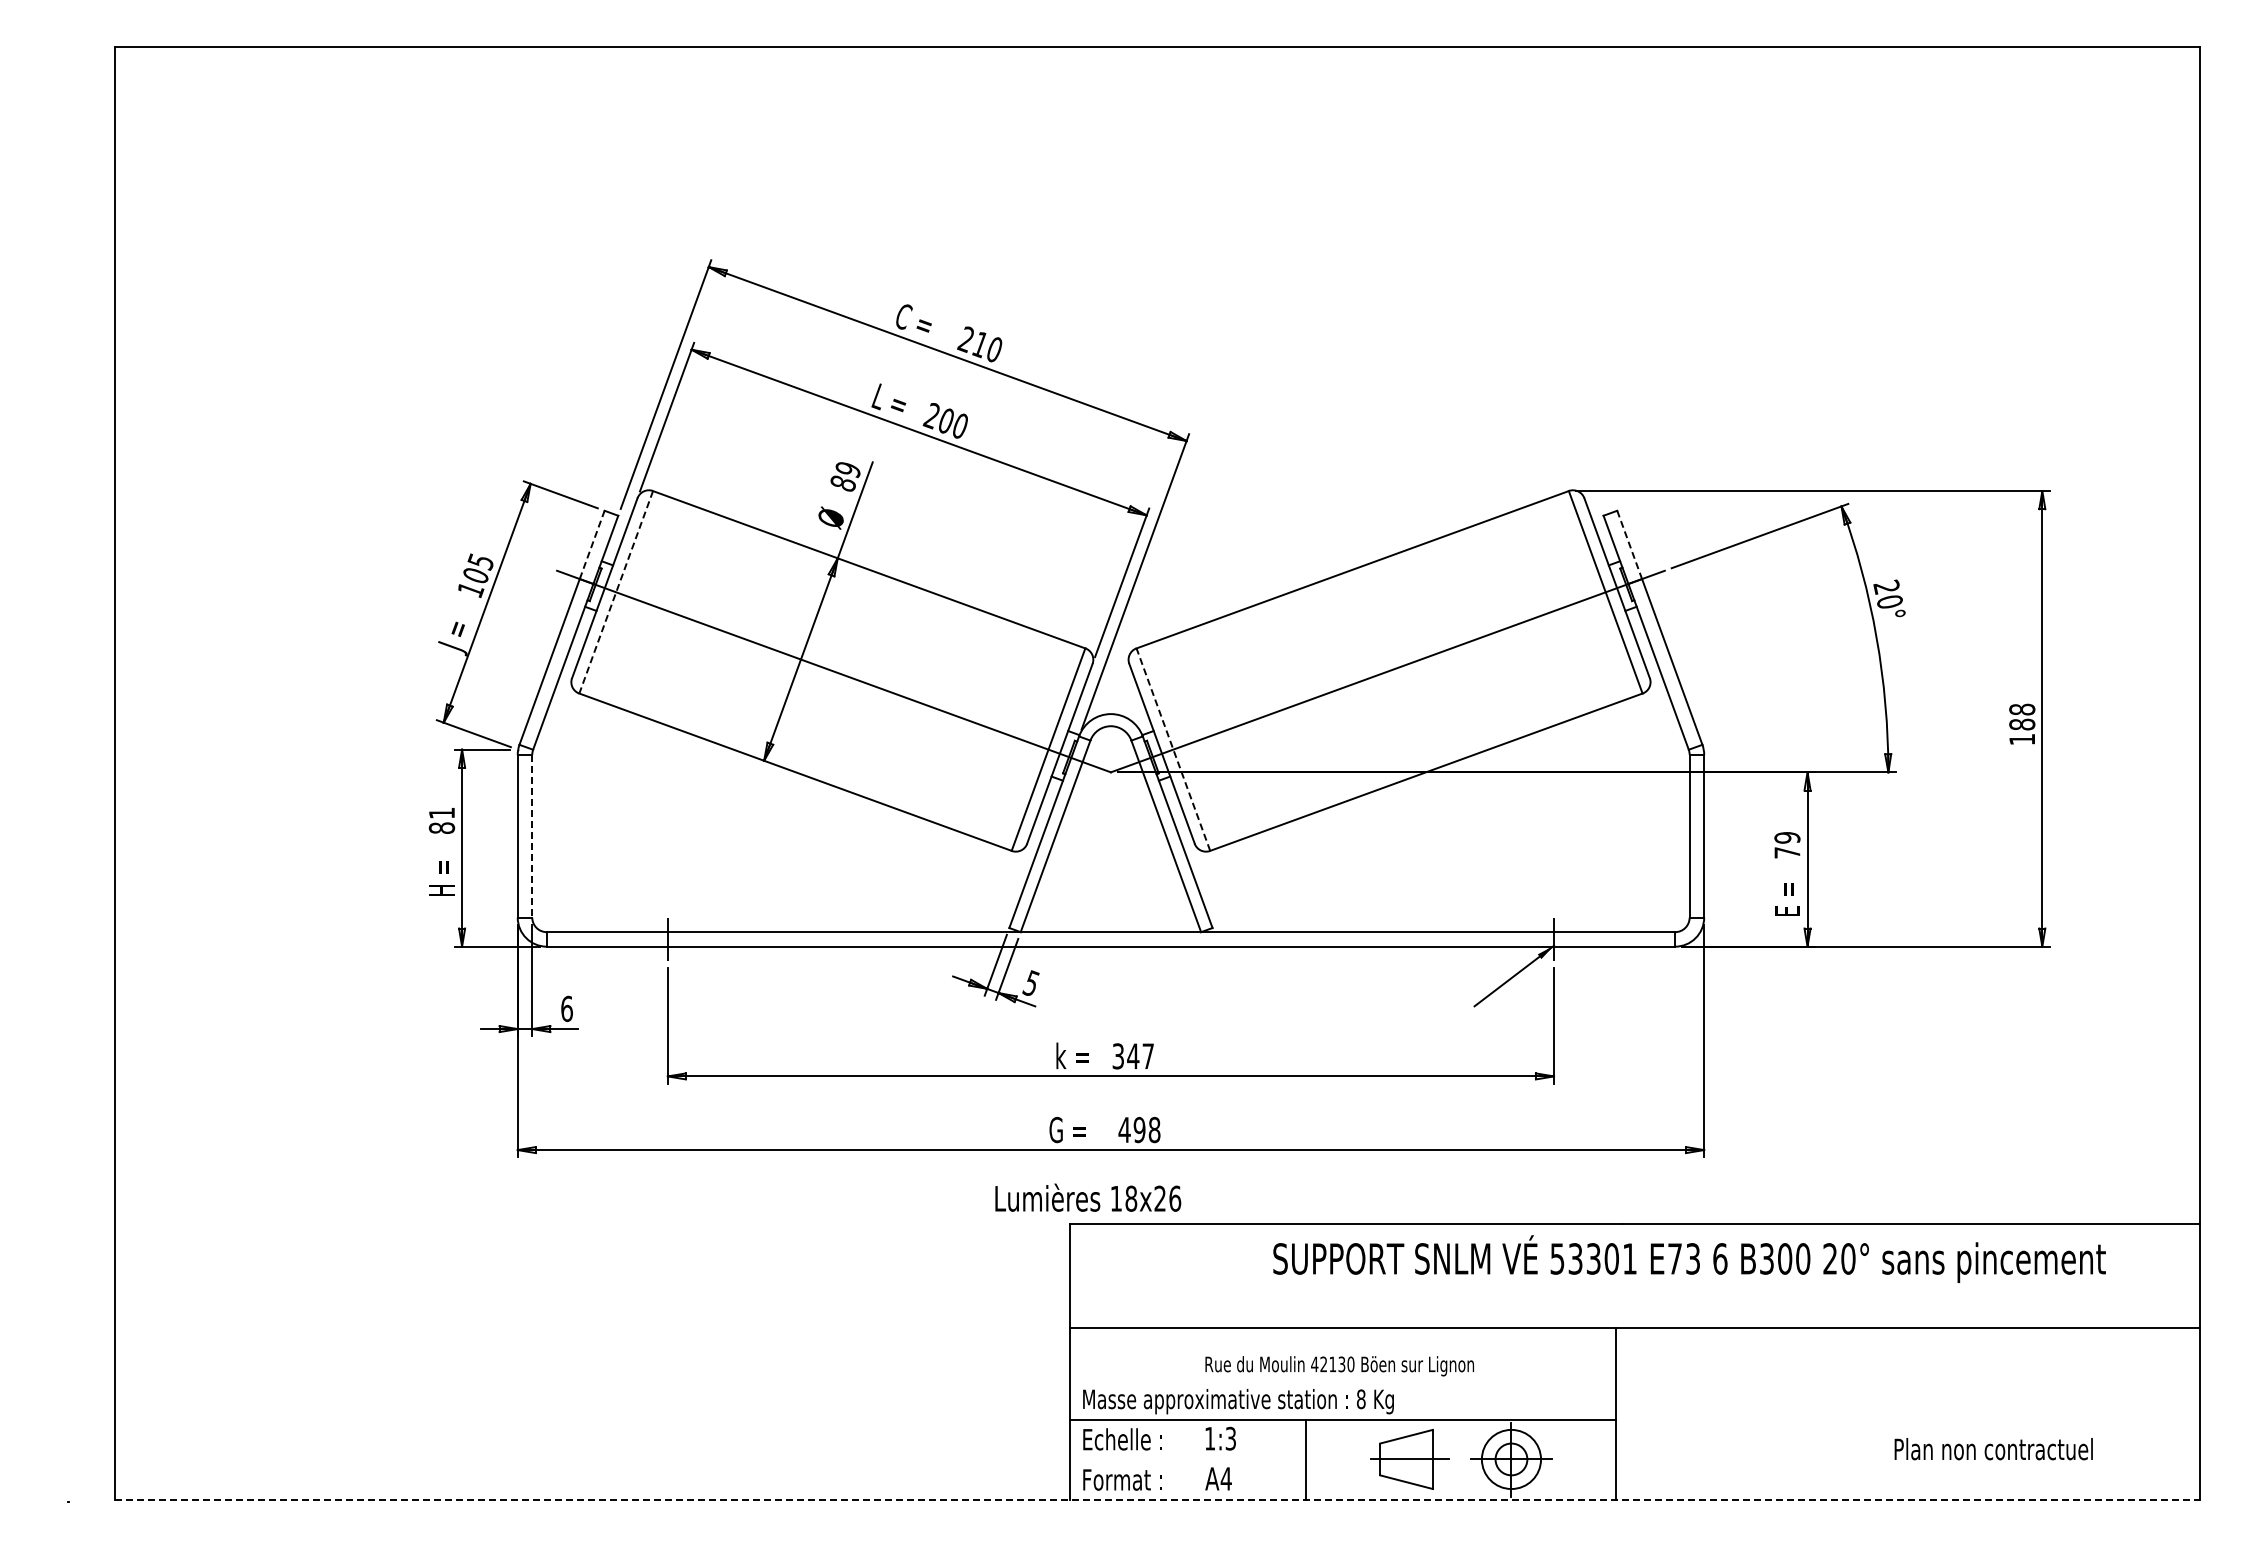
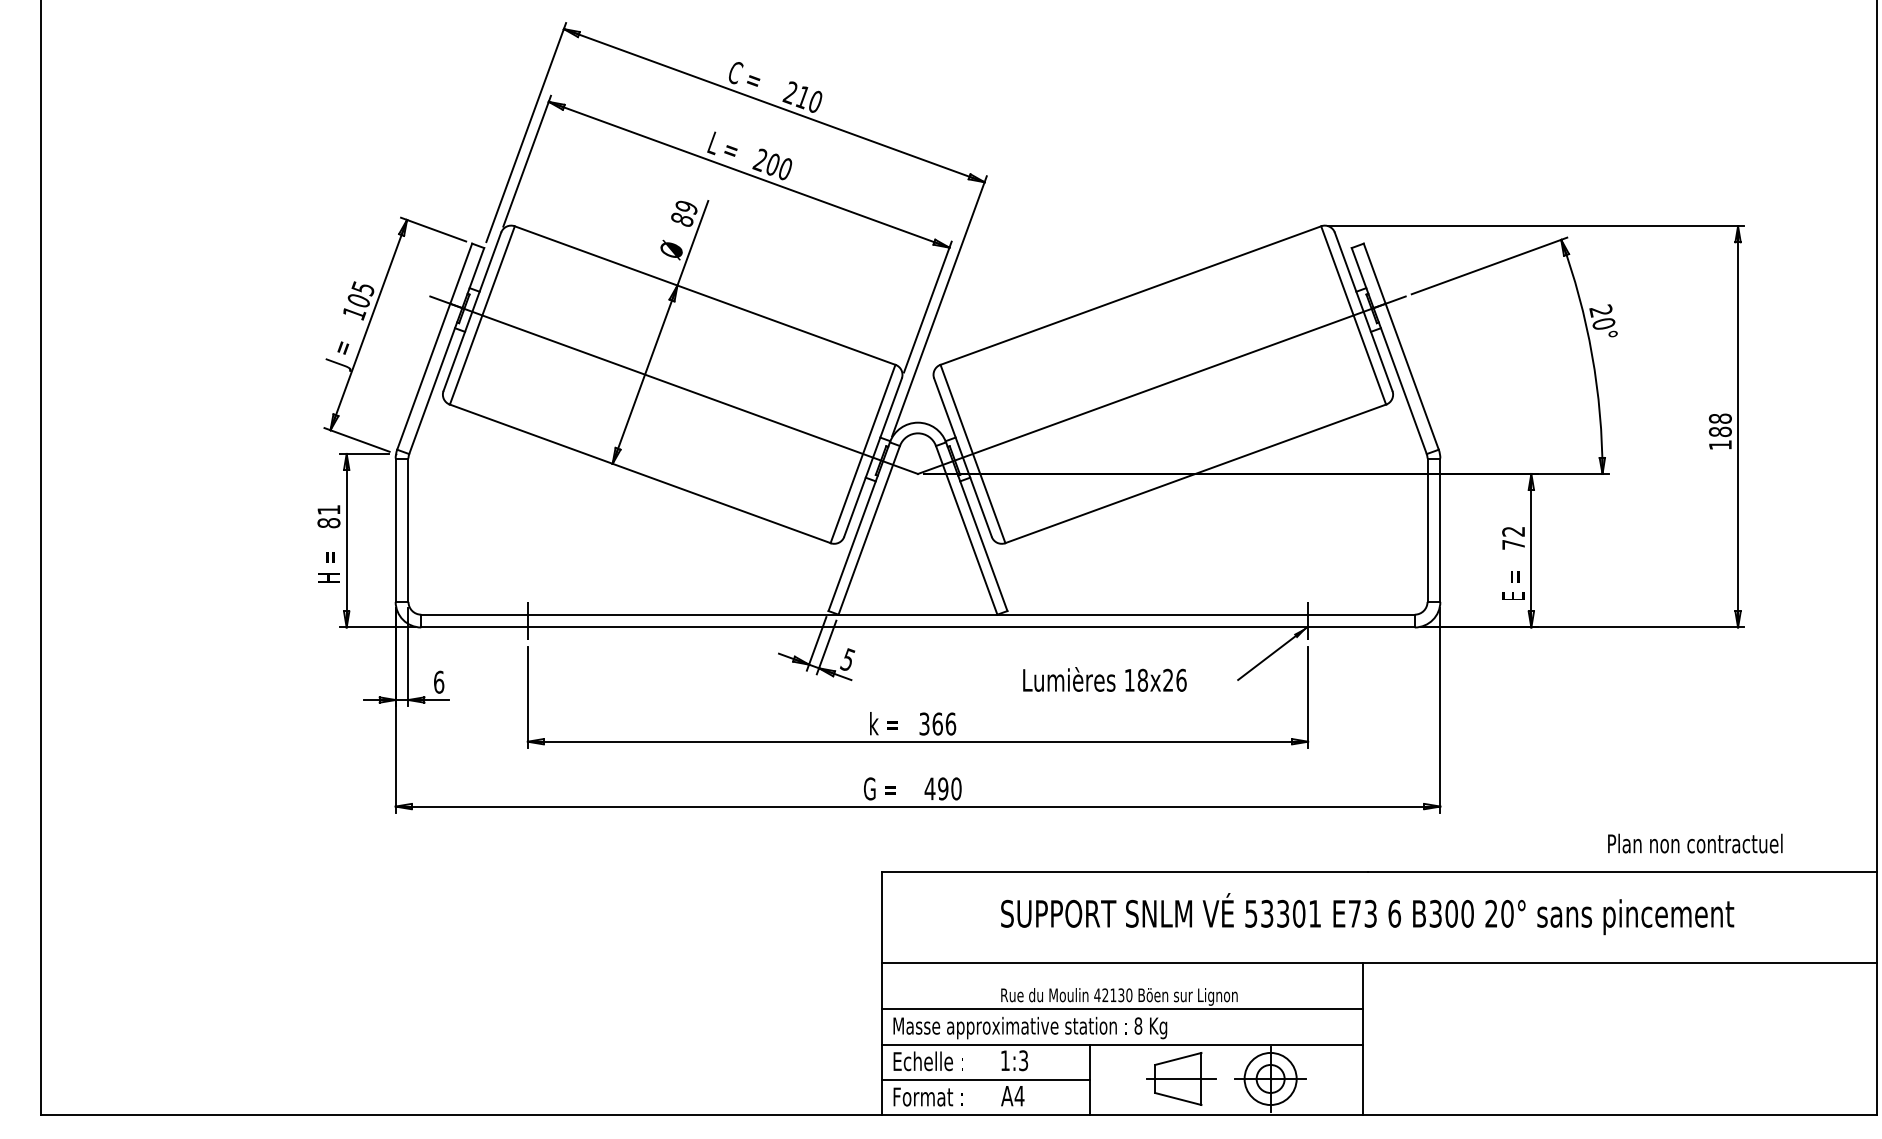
line: (592, 544) -> (461, 273), dashed -> solid
line: (1629, 545) -> (1374, 274), dashed -> solid
line: (616, 592) -> (482, 315), dashed -> solid
line: (1173, 749) -> (973, 453), dashed -> solid
line: (532, 836) -> (408, 530), dashed -> solid
text: (1787, 837) -> (1513, 531), 79 -> 72
text: (1140, 1056) -> (944, 724), 347 -> 366
text: (1154, 1129) -> (956, 788), 498 -> 490
text: (1088, 1197) -> (1105, 679), moved
text: (1689, 1258) -> (1367, 913), moved
line: (1342, 1380) -> (1121, 1009), added
text: (1993, 1449) -> (1695, 843), moved
line: (1187, 1460) -> (985, 1079), added
line: (1158, 1500) -> (959, 1115), dashed -> solid

